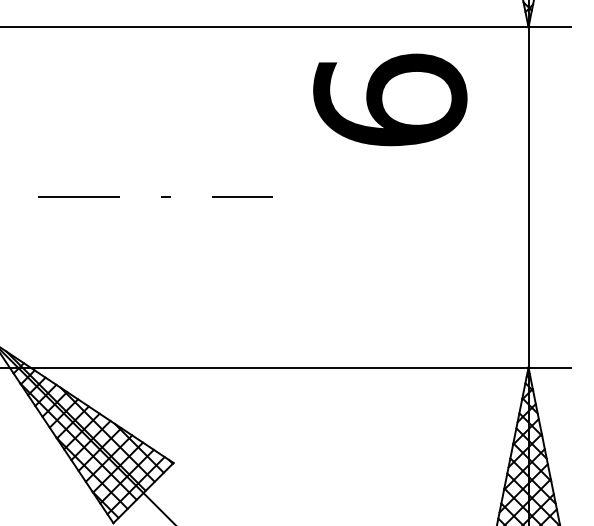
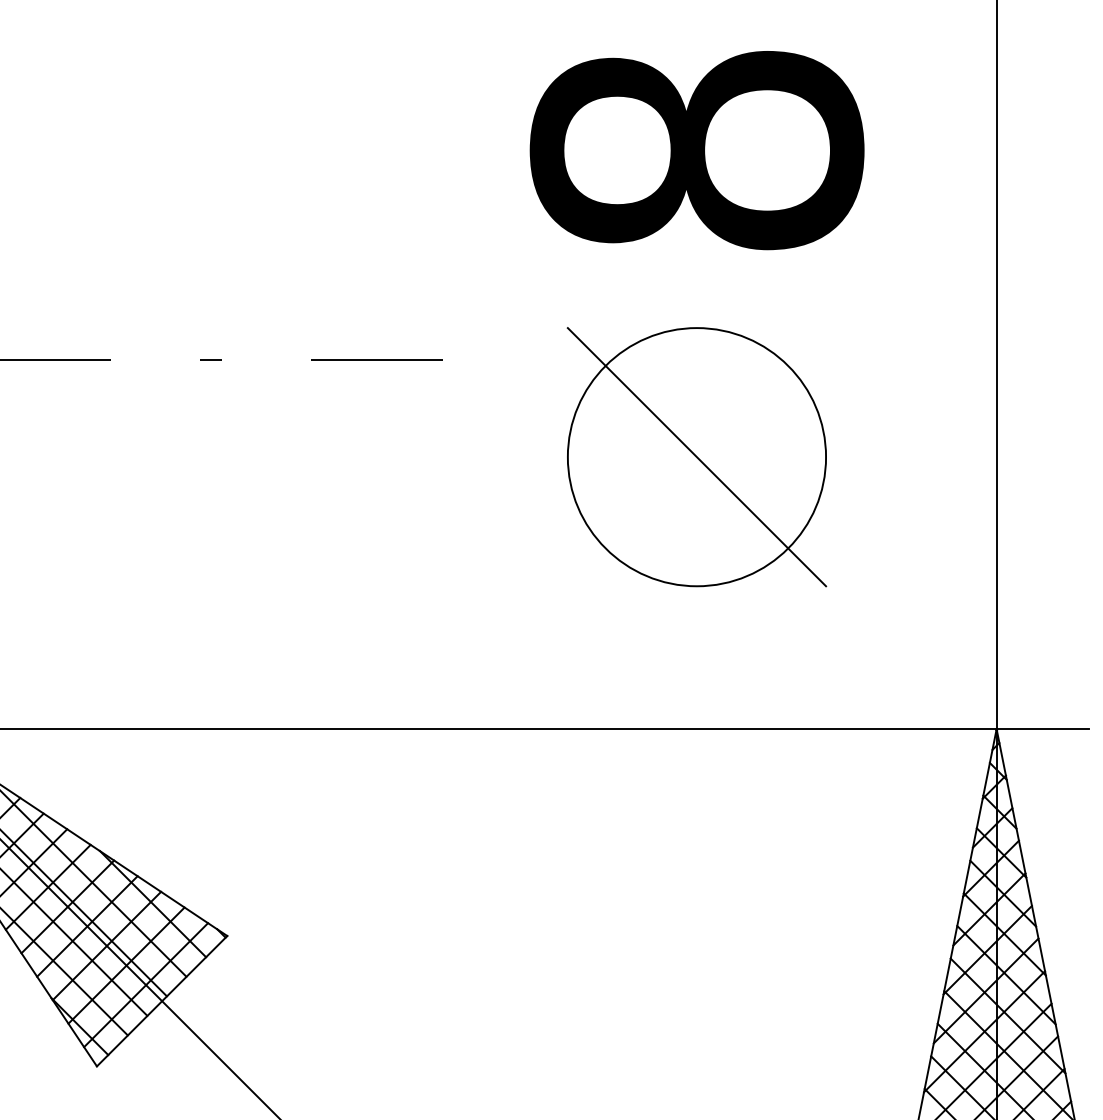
text: (390, 99) -> (697, 148), 6 -> 8
part: (389, 241) -> (695, 455), added

